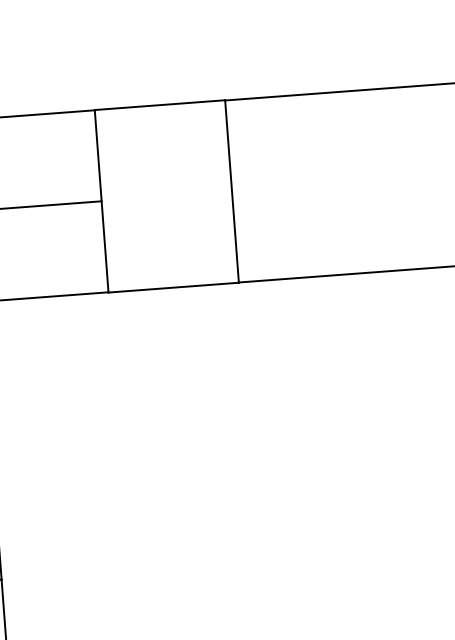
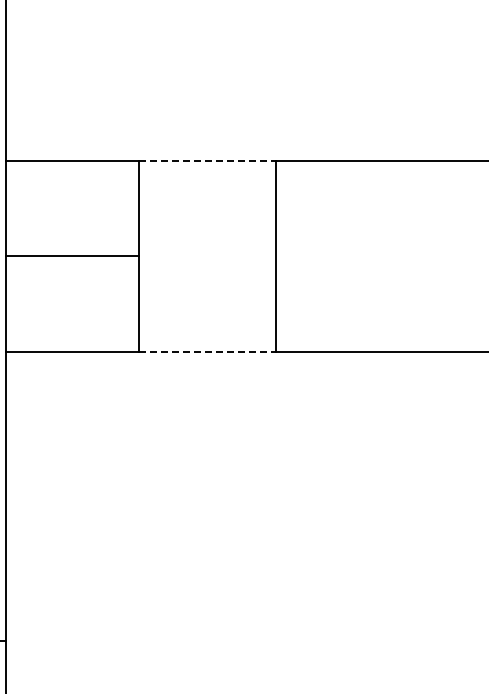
line: (160, 105) -> (208, 161), solid -> dashed
line: (174, 287) -> (208, 351), solid -> dashed

